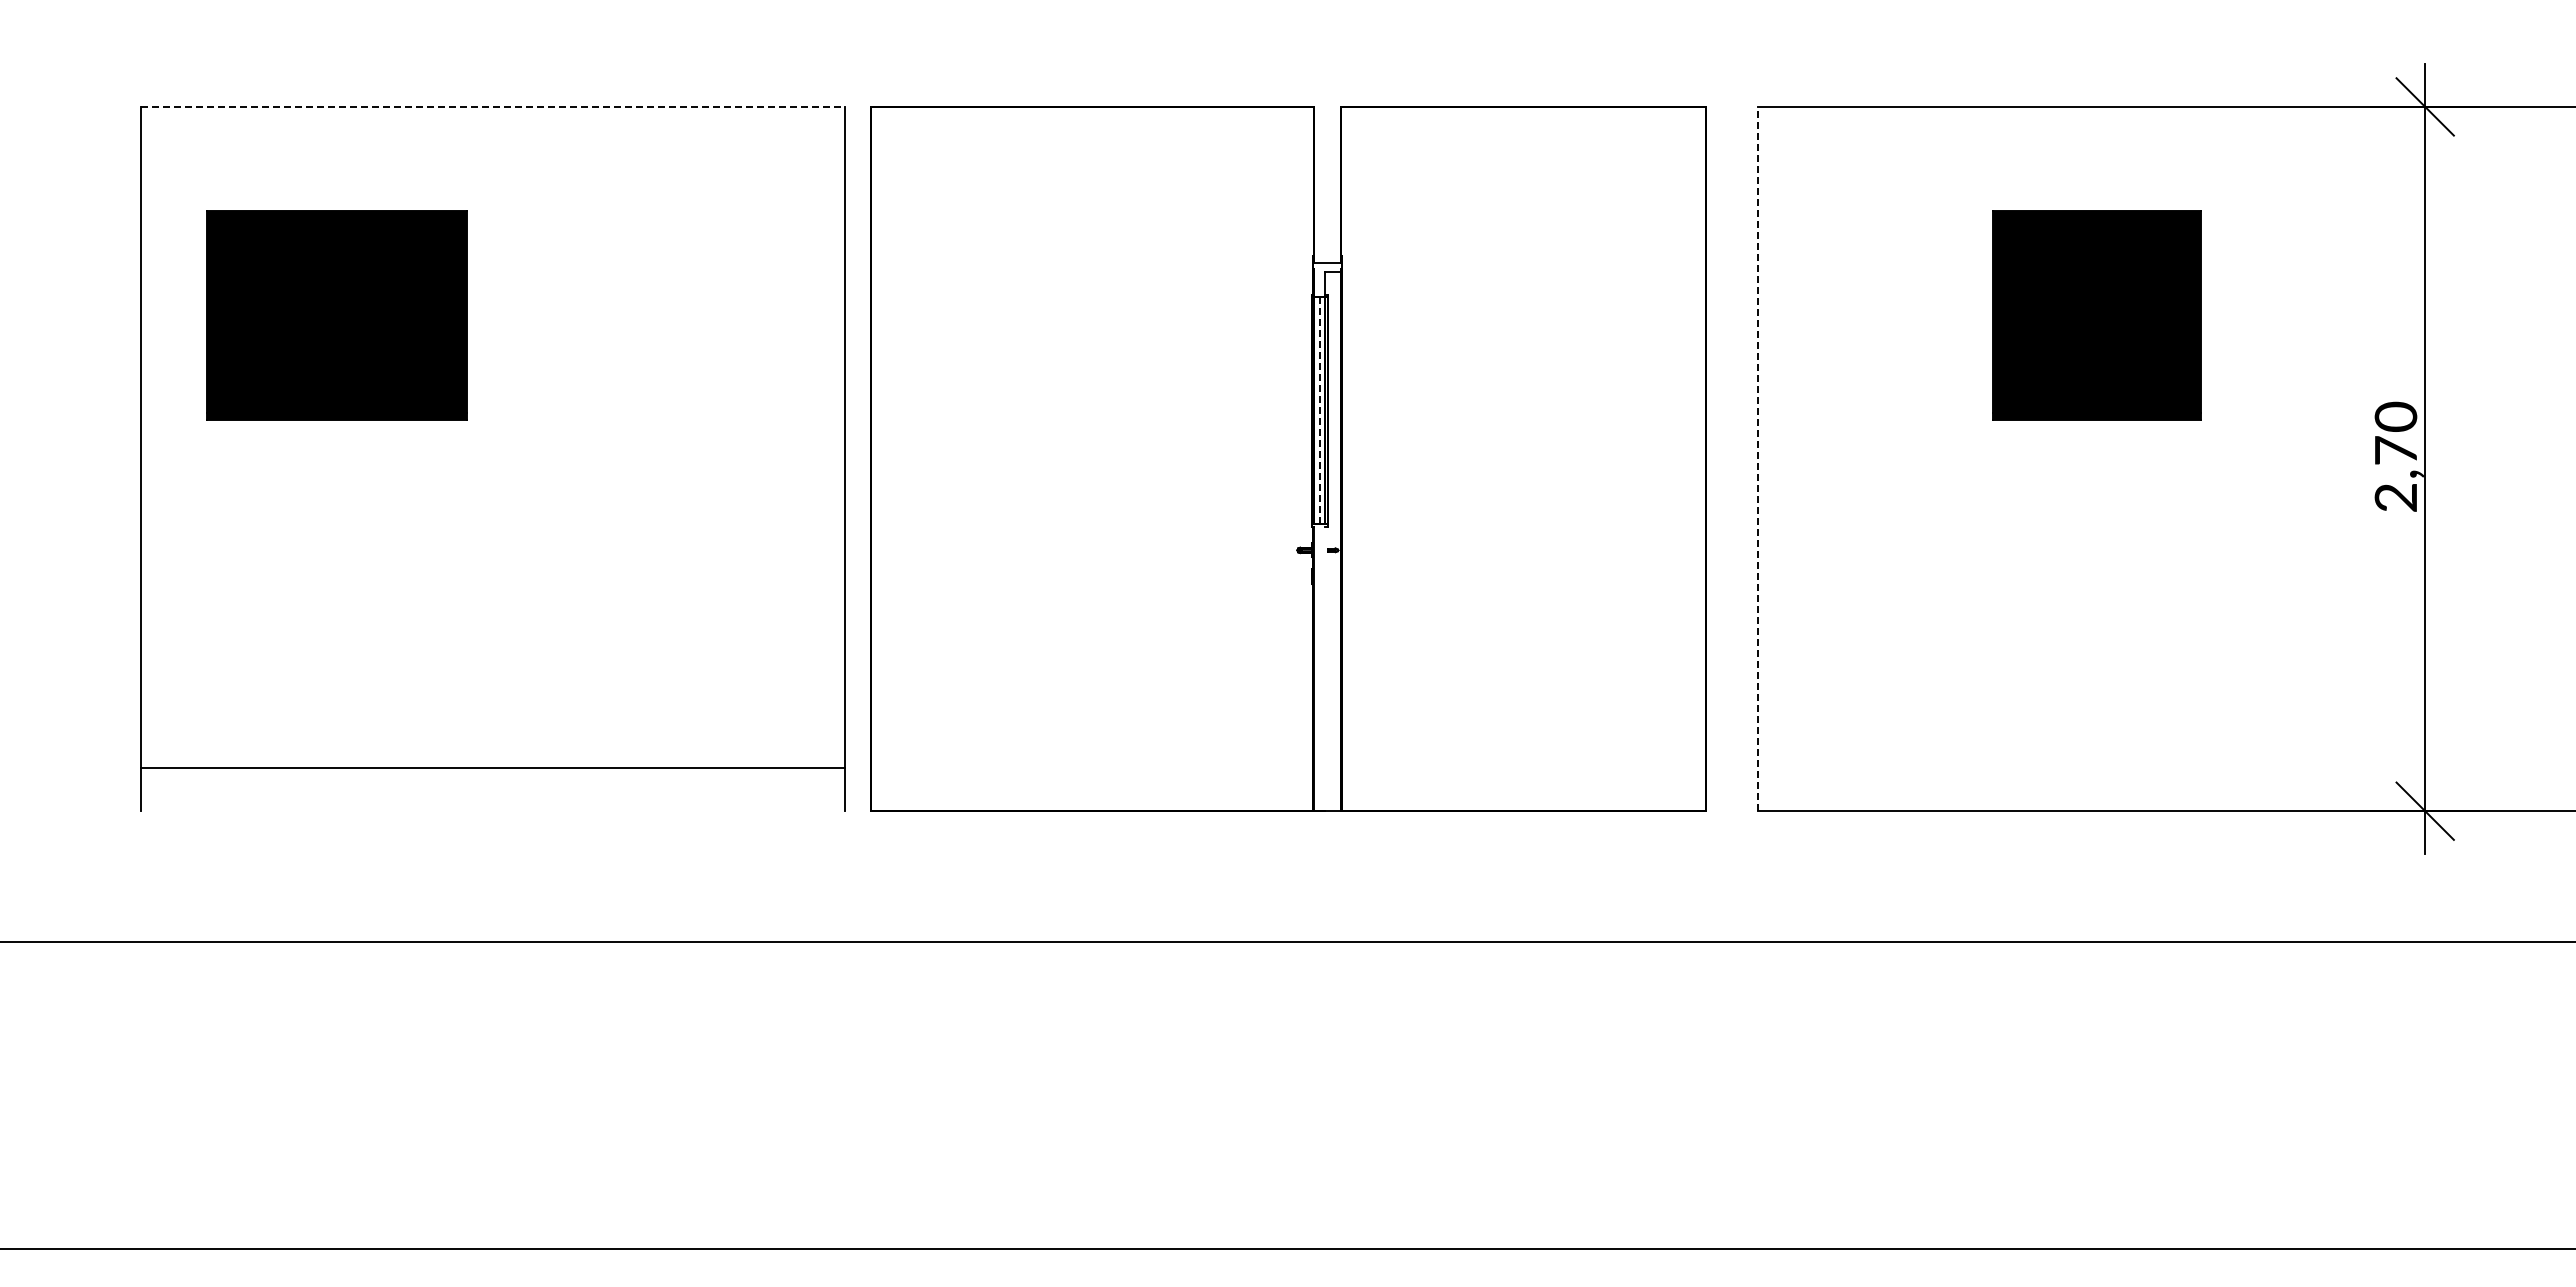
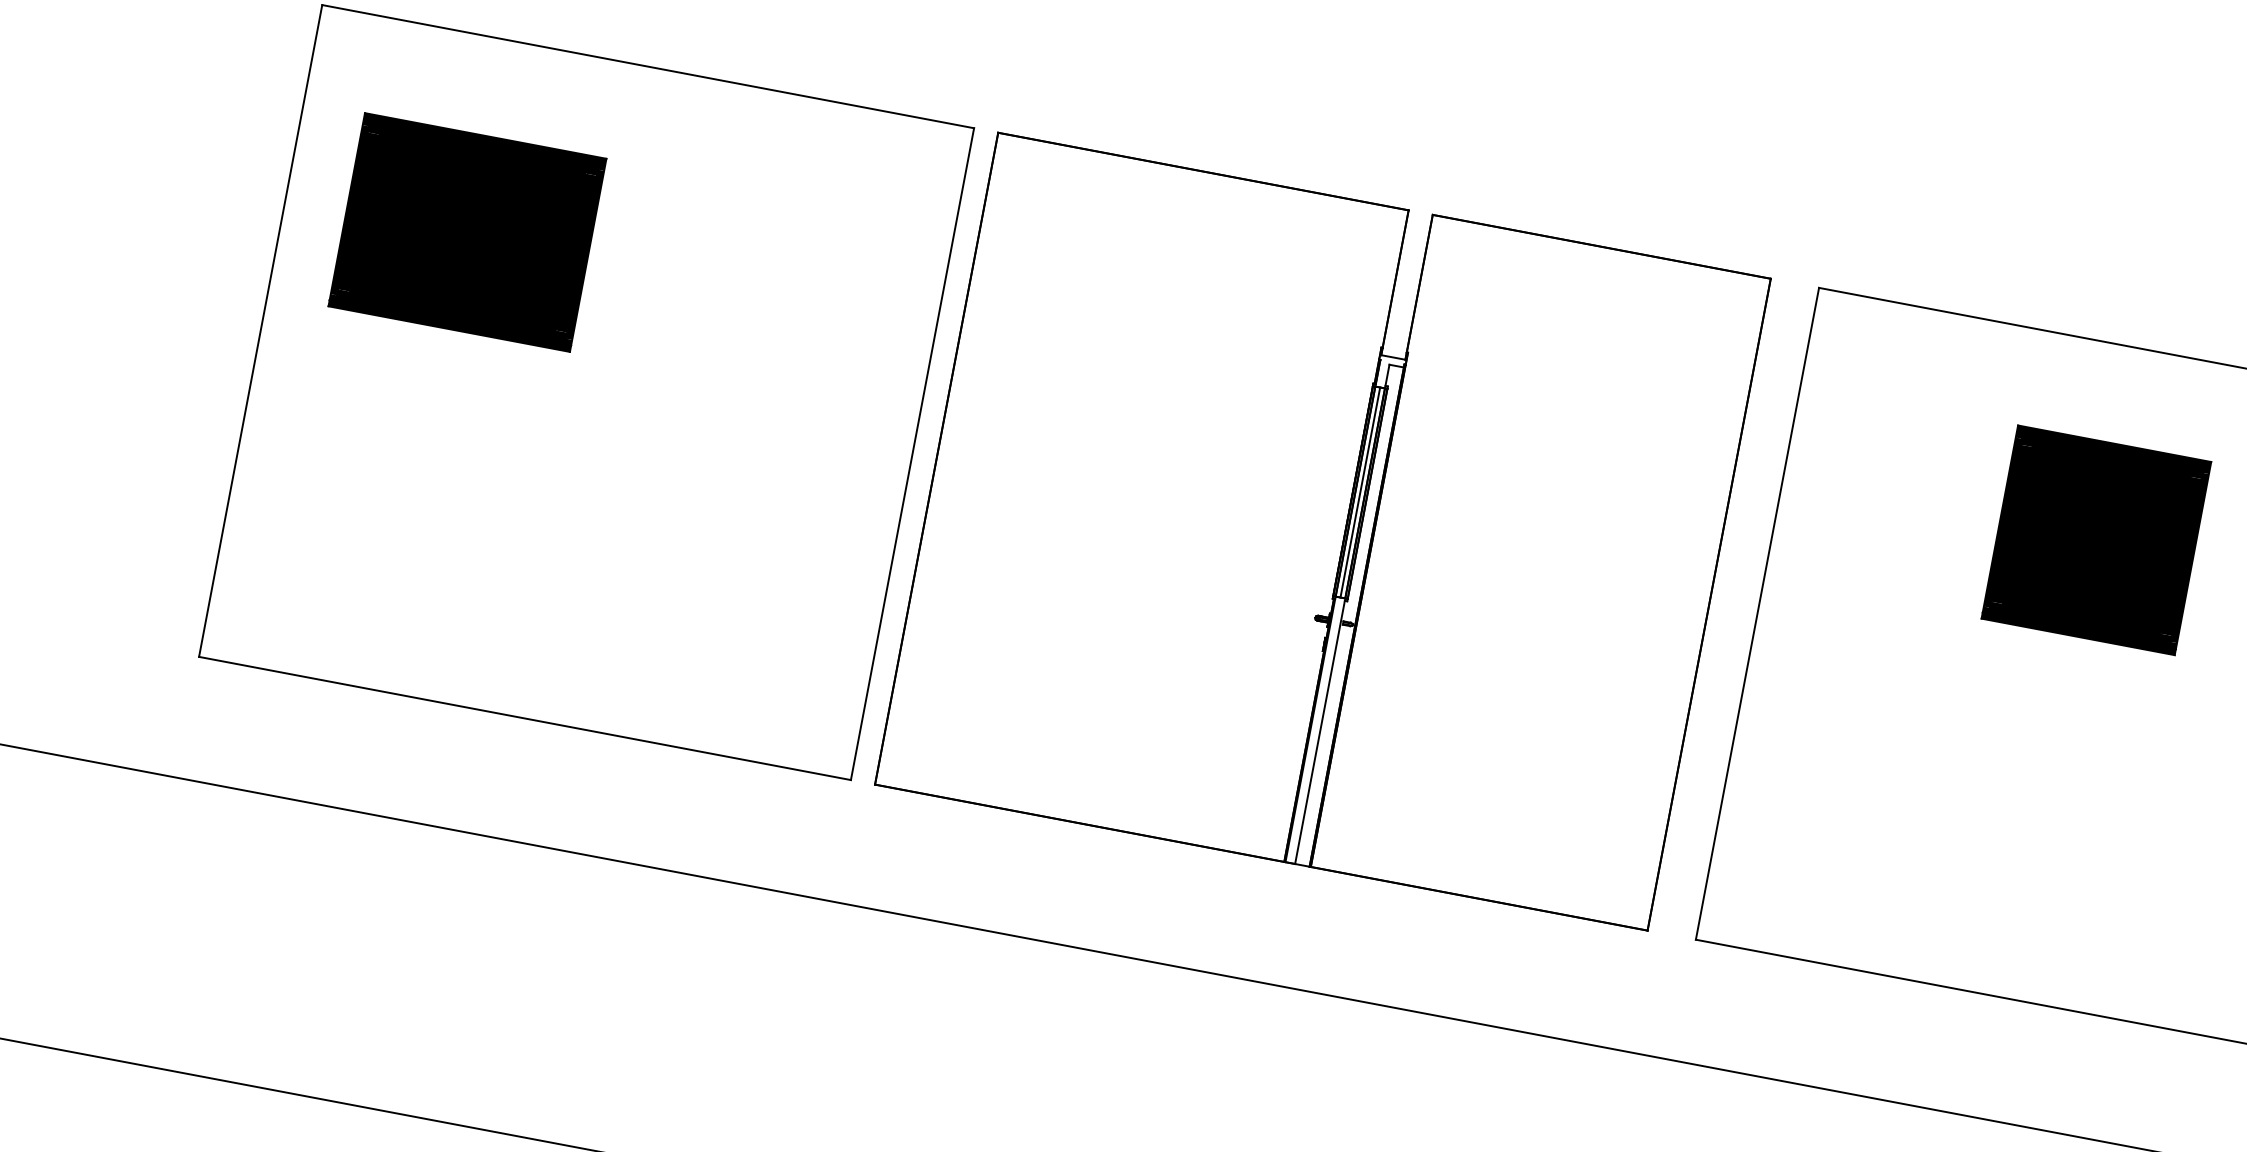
line: (493, 106) -> (648, 66), dashed -> solid
line: (1319, 410) -> (1360, 492), dashed -> solid
line: (1757, 458) -> (1757, 613), dashed -> solid
line: (1324, 668) -> (1319, 731), added
line: (492, 768) -> (524, 718), moved

